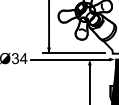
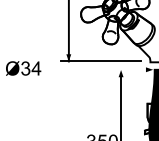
line: (69, 59) -> (95, 69), removed

